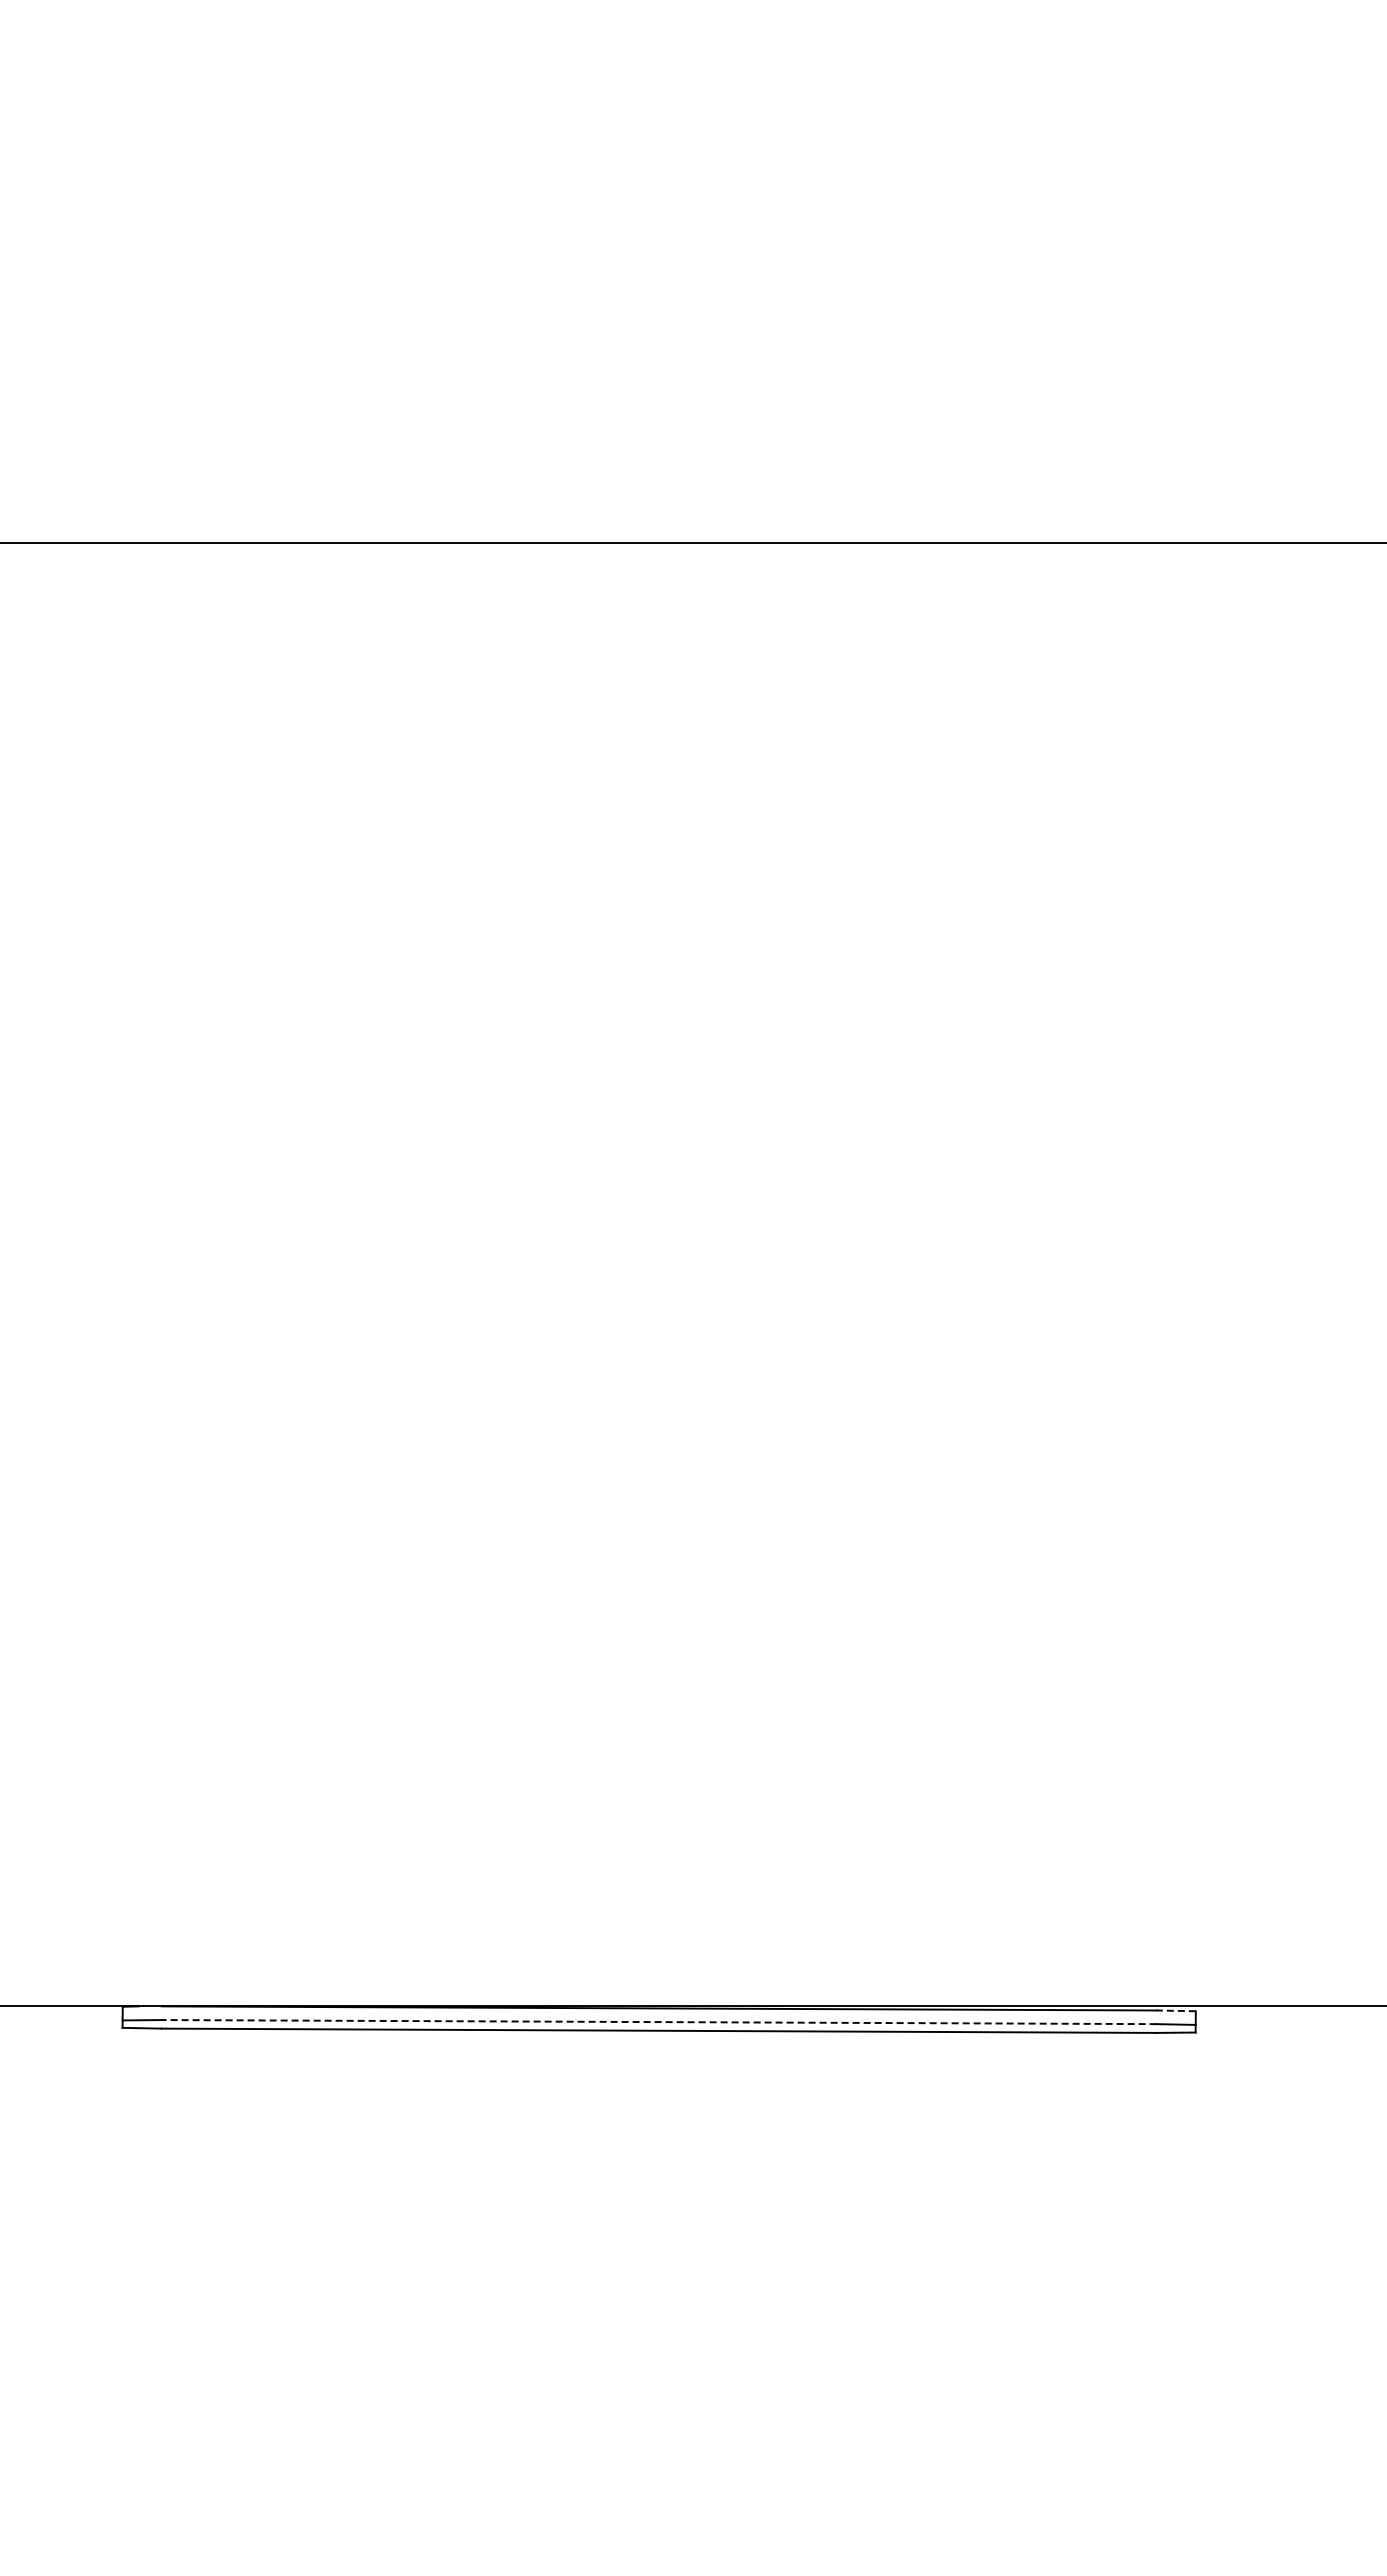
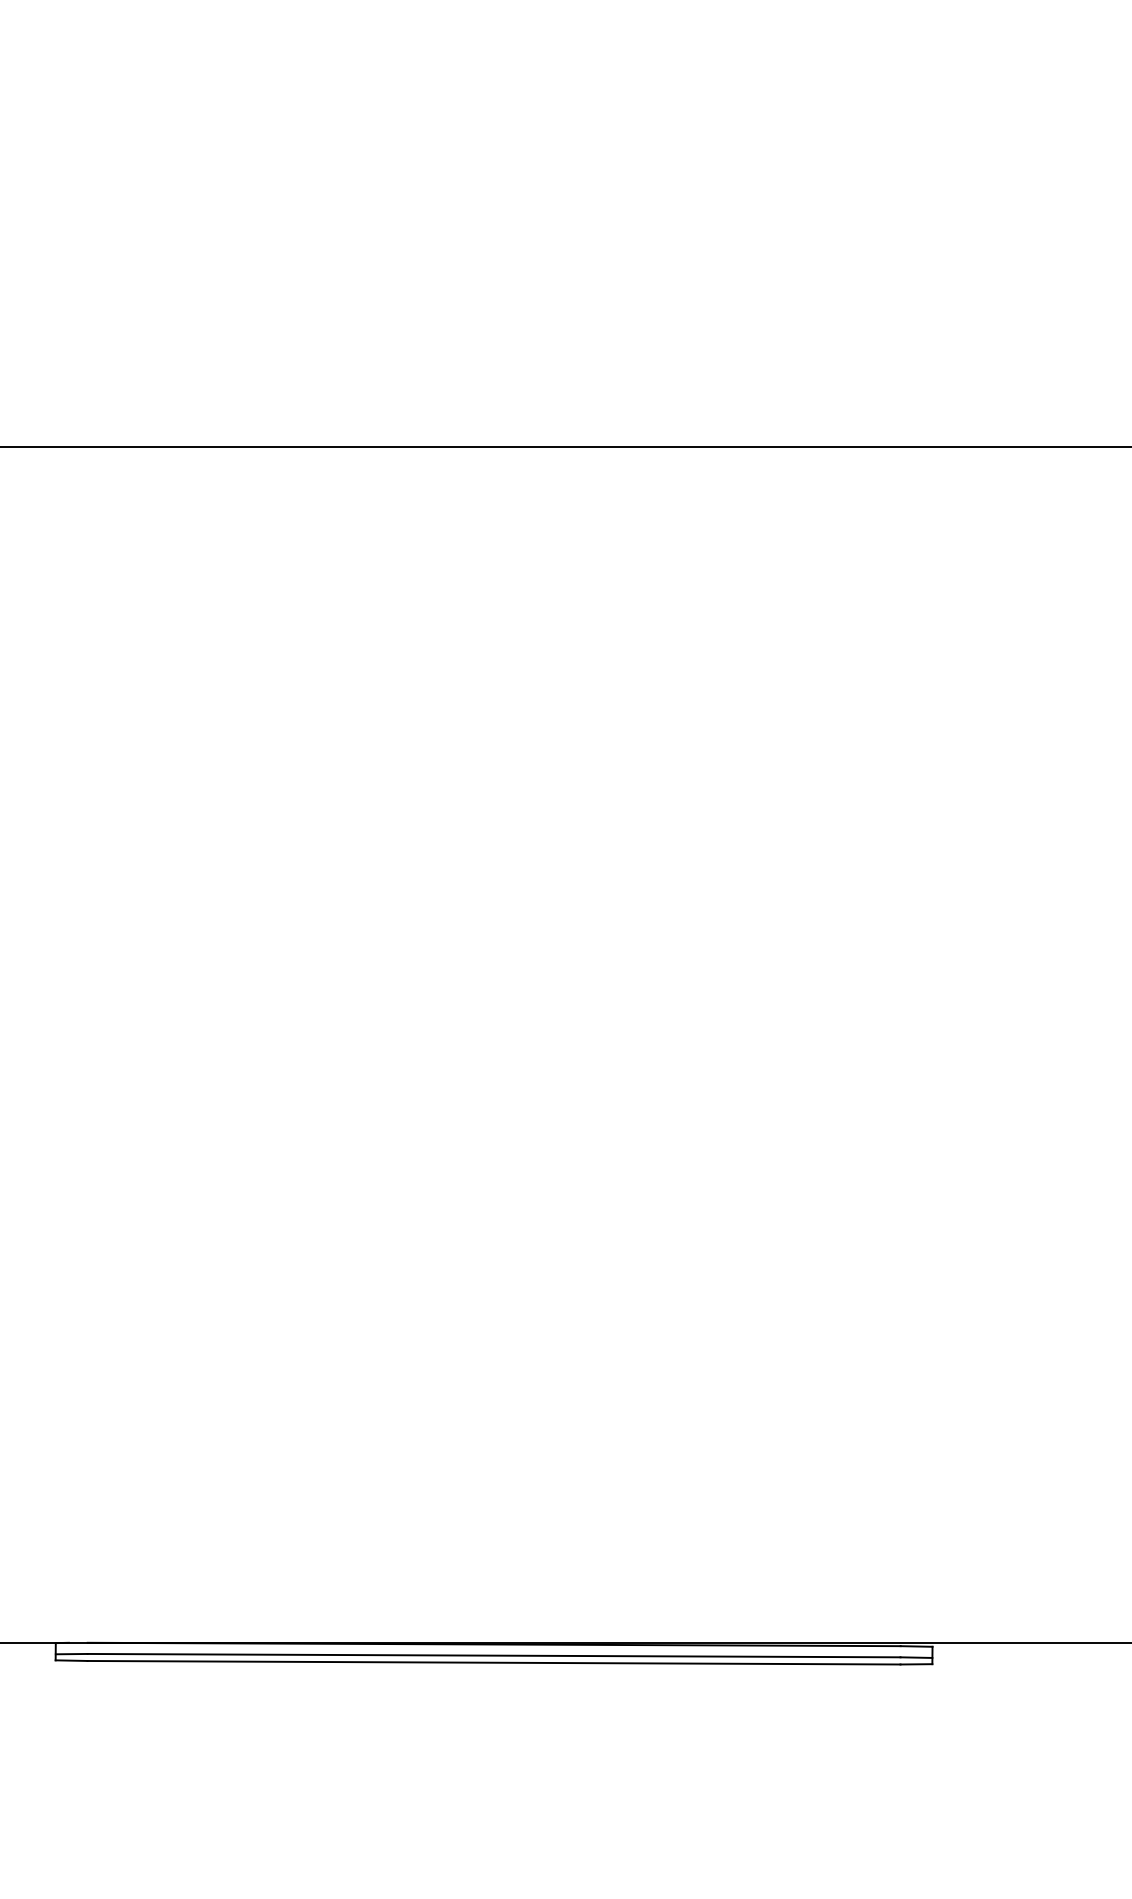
line: (1176, 2010) -> (916, 1646), dashed -> solid
line: (659, 2022) -> (494, 1655), dashed -> solid

